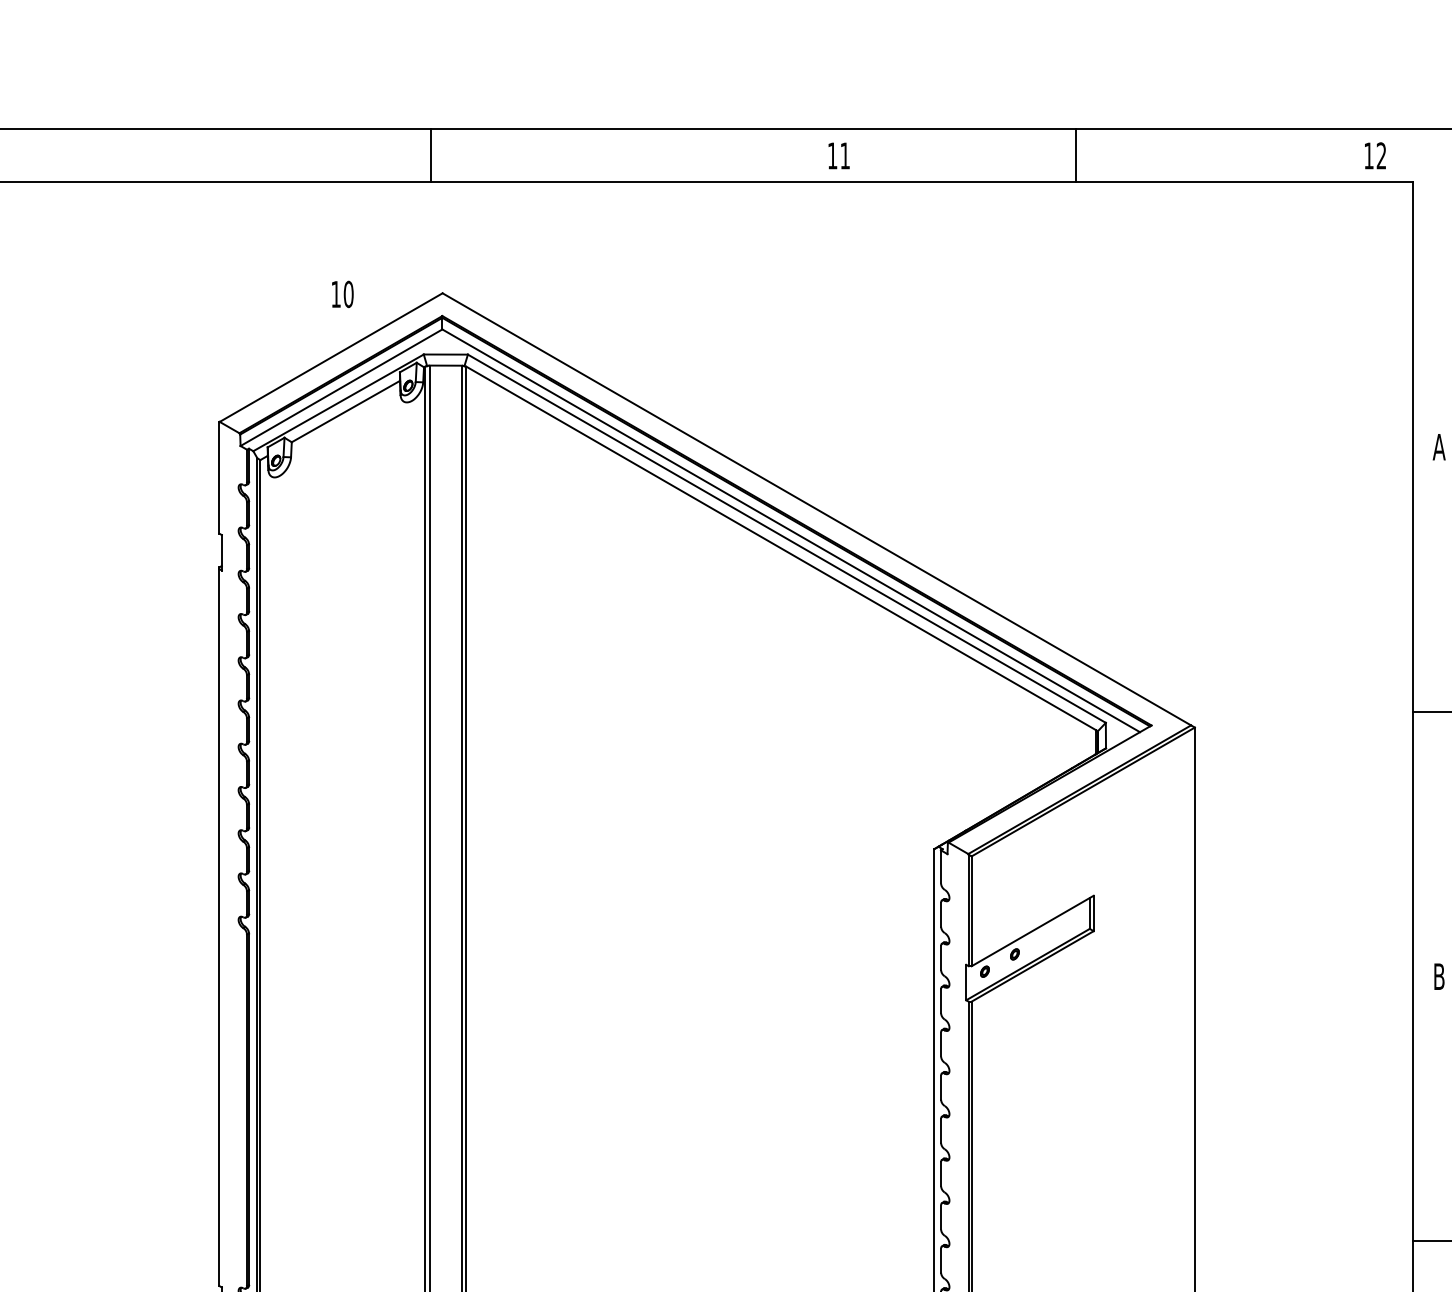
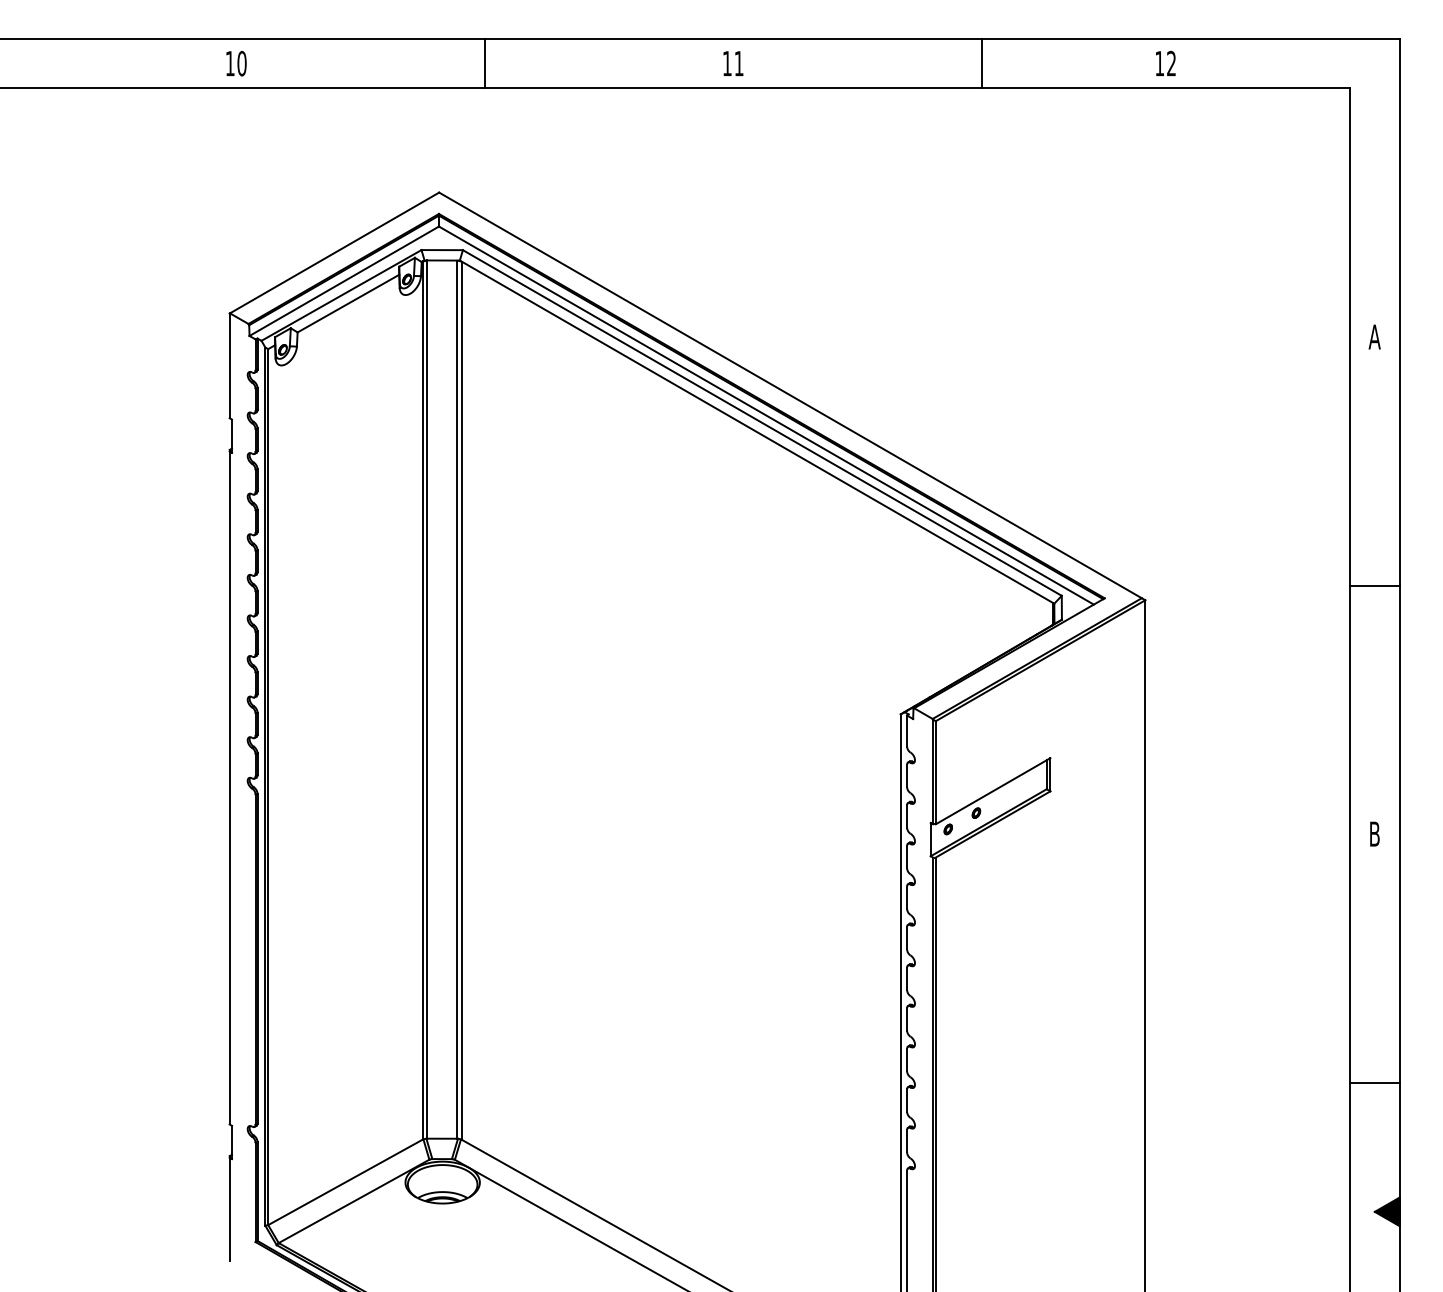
text: (1375, 154) -> (1165, 62), moved
line: (431, 155) -> (485, 63), moved
text: (839, 155) -> (733, 63), moved
line: (1076, 155) -> (982, 63), moved
text: (342, 294) -> (236, 63), moved

